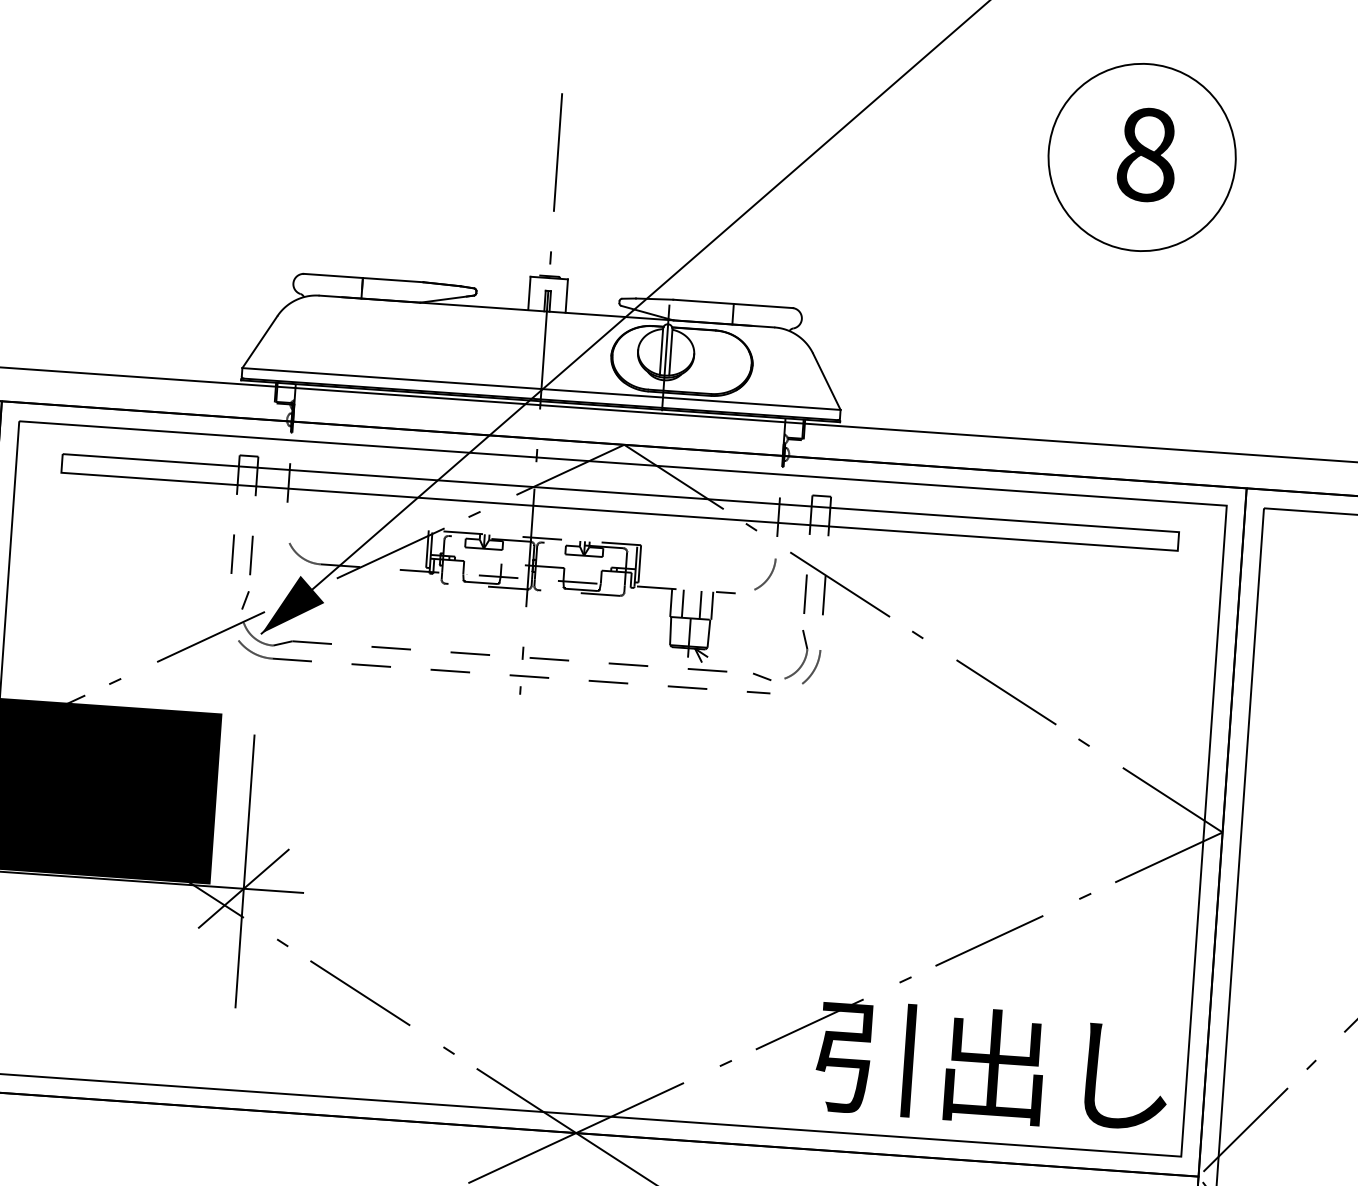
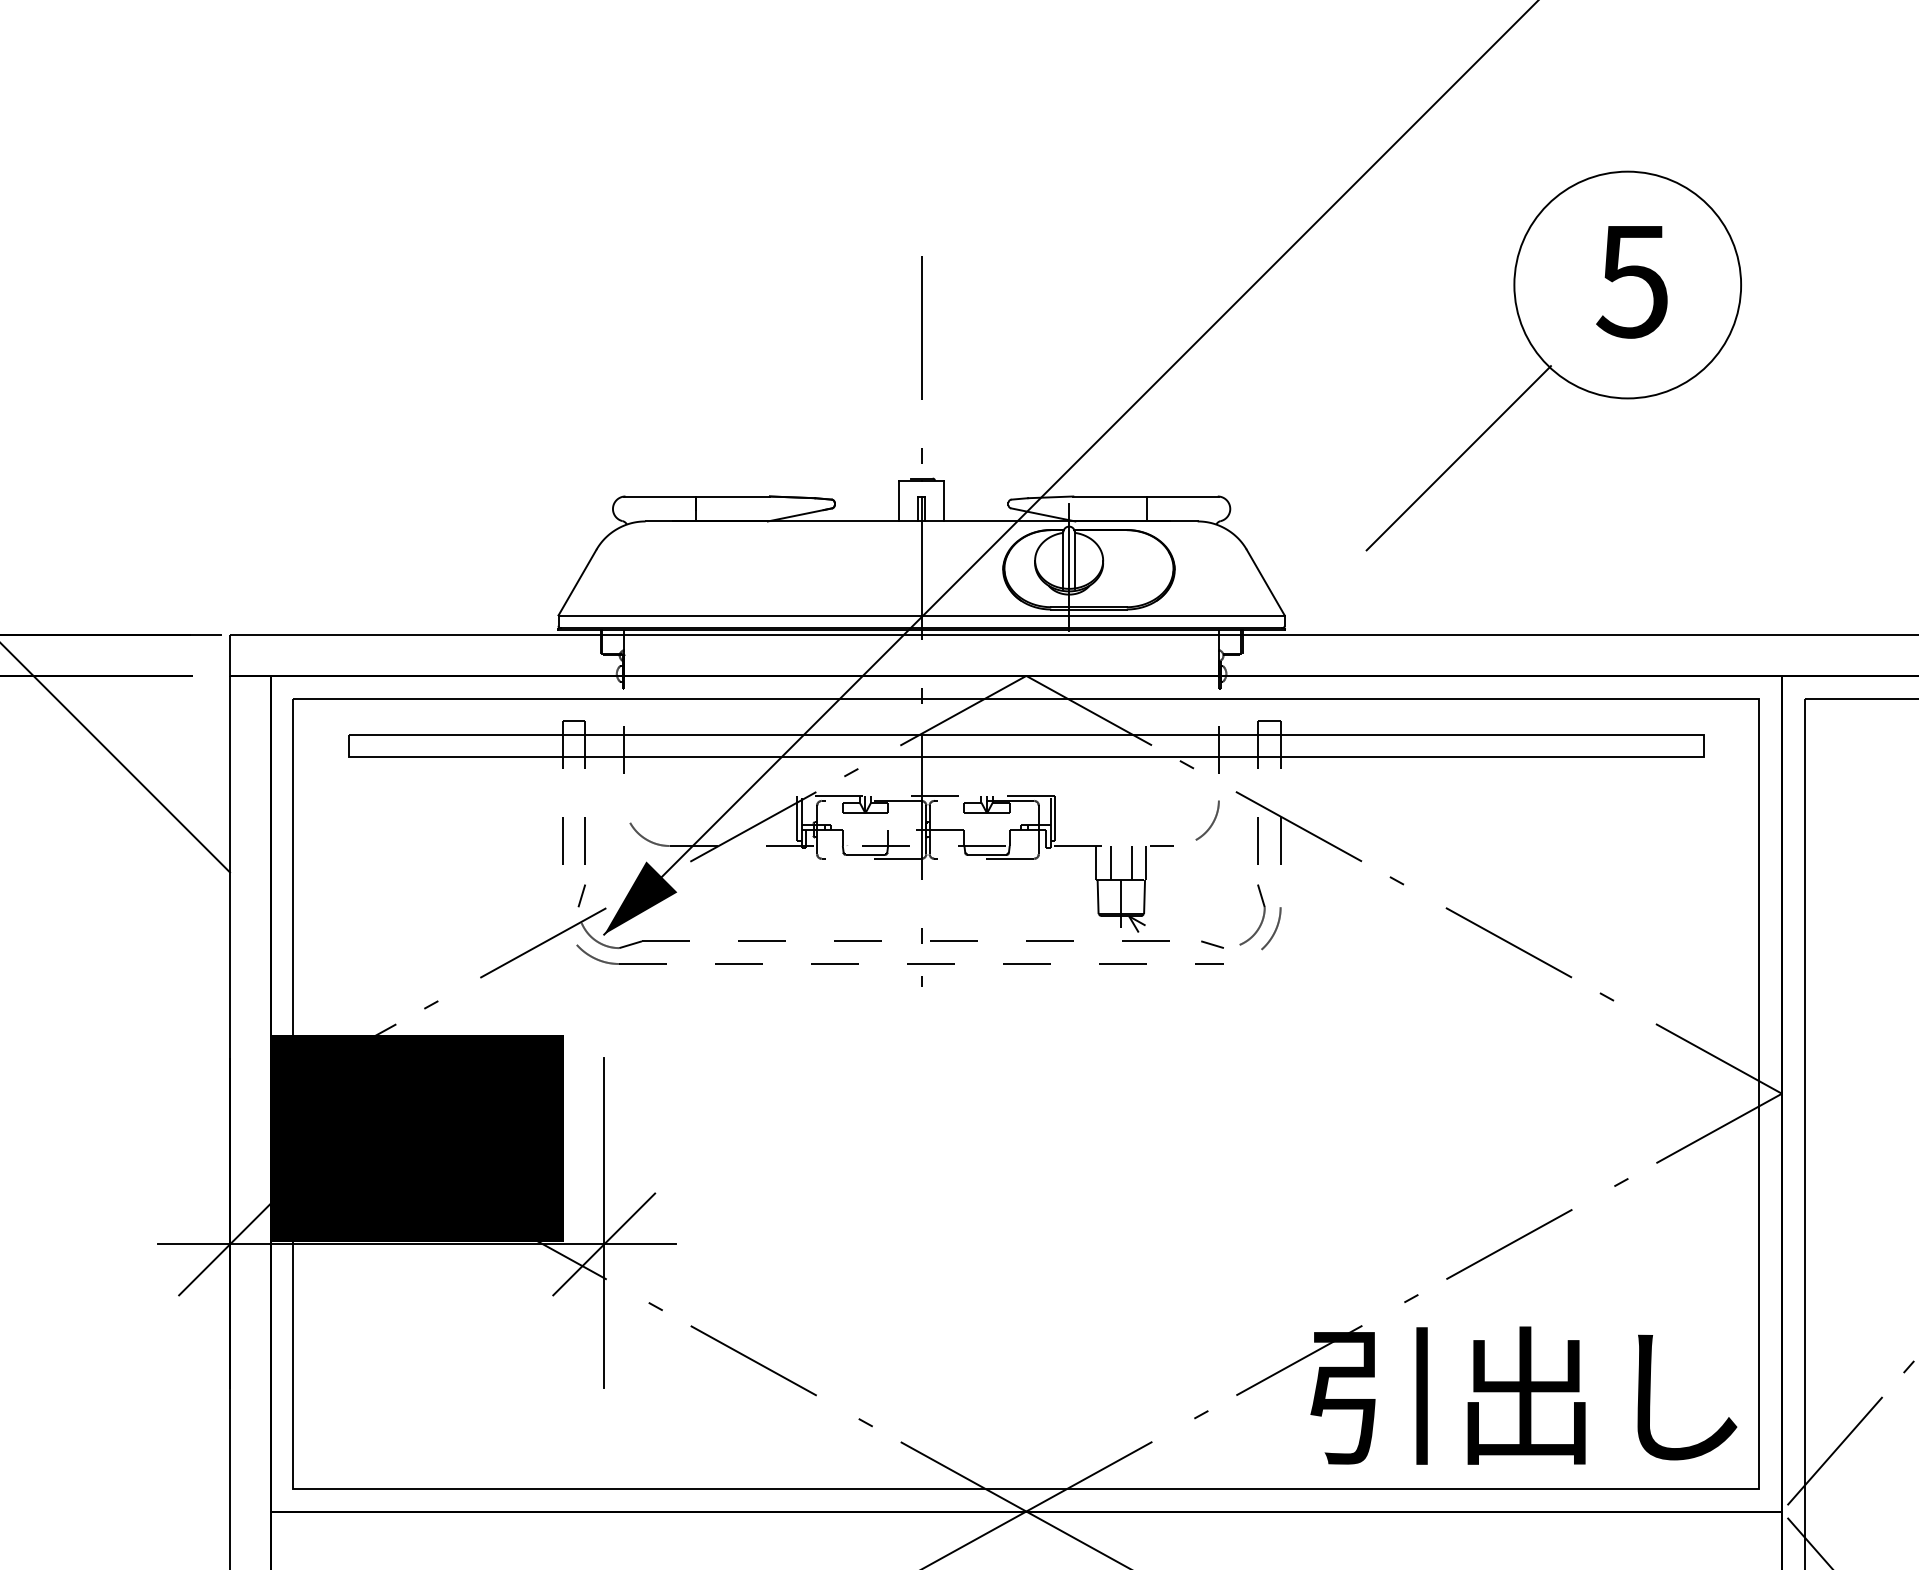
text: (1146, 154) -> (1632, 281), 8 -> 5
line: (992, 290) -> (1458, 458), added

